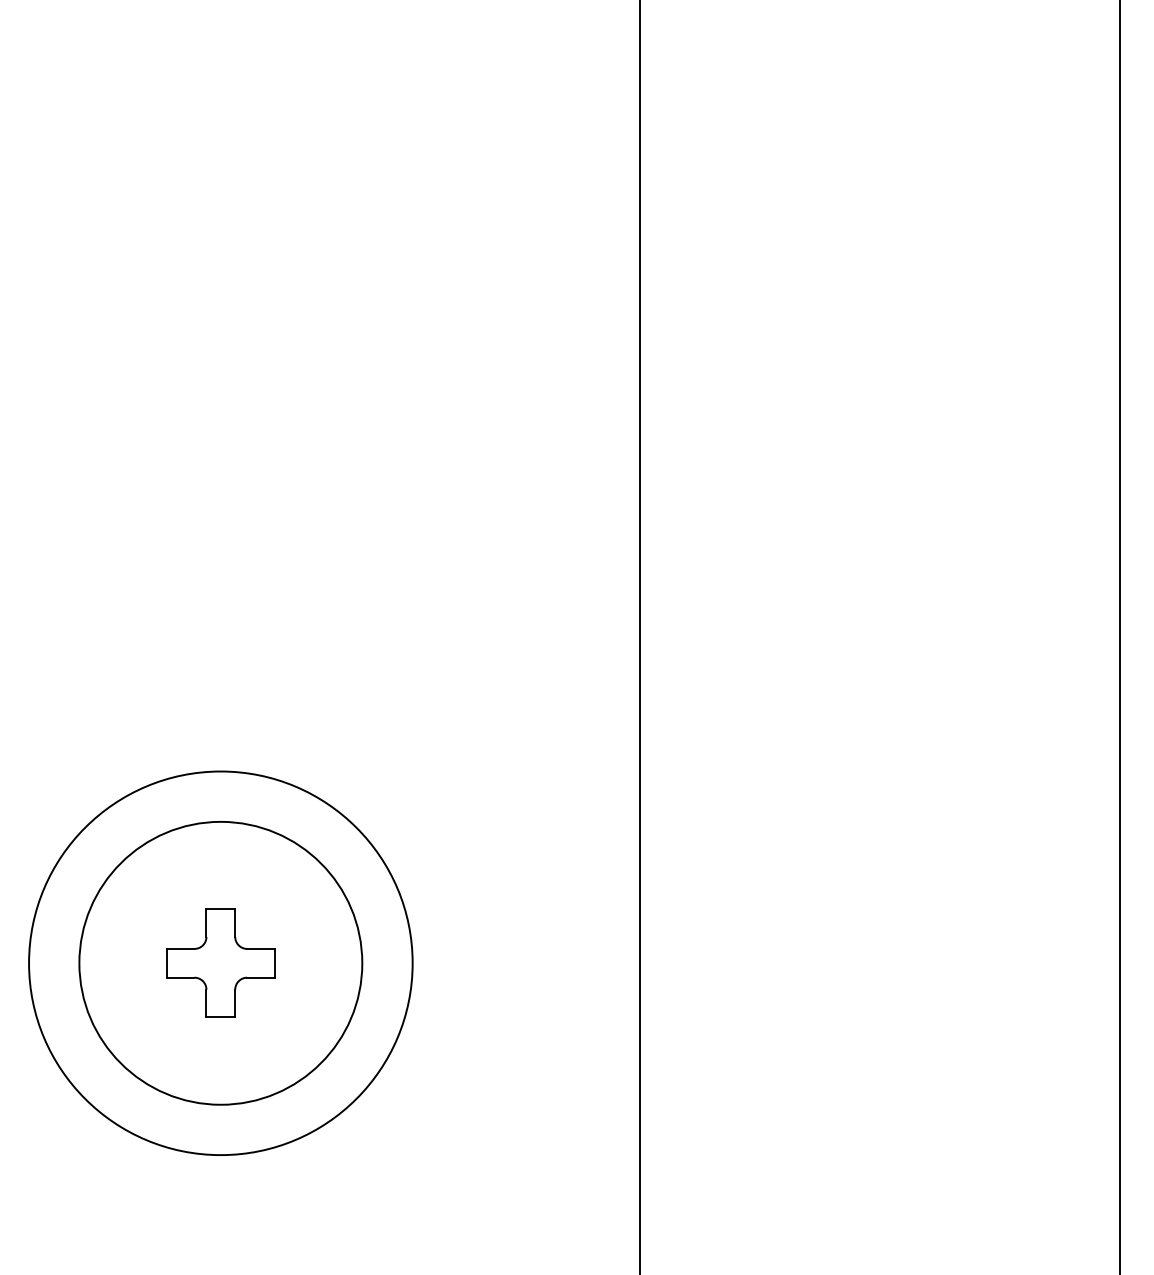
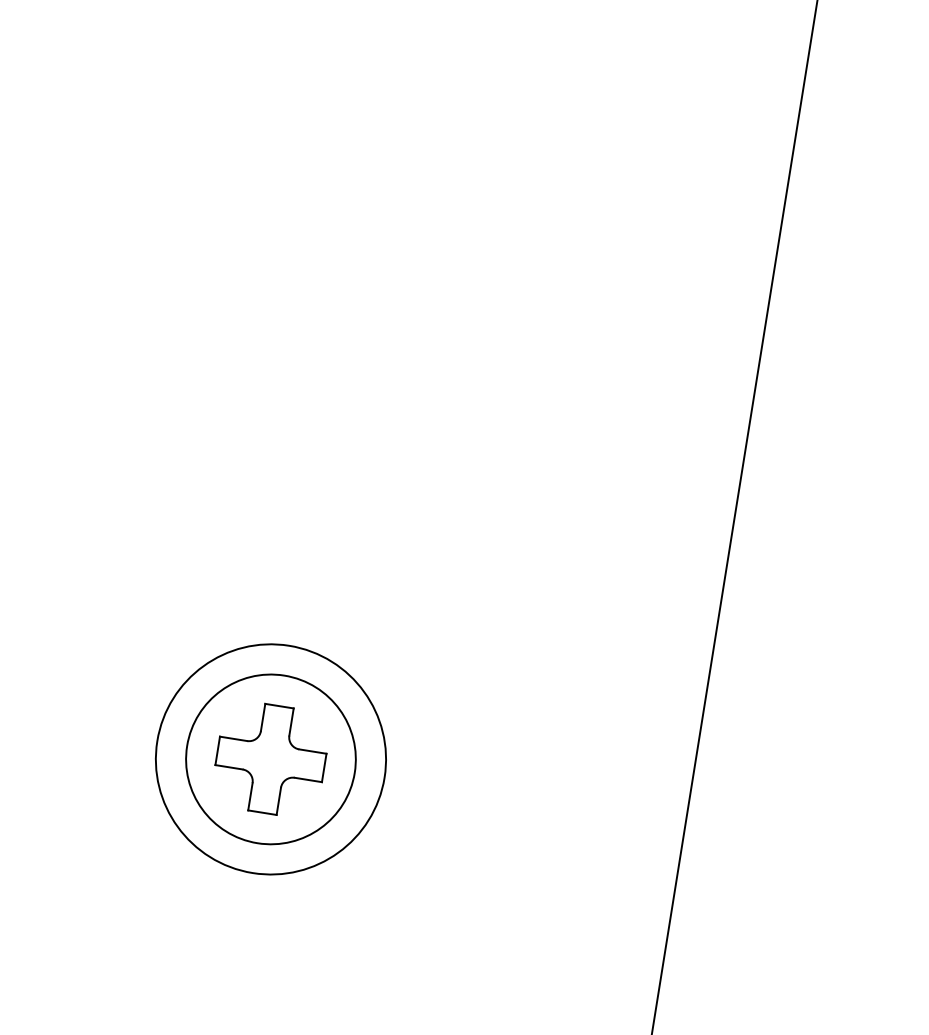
circle: (220, 962) -> (270, 758), size x0.6
circle: (220, 963) -> (270, 759), size x0.6

